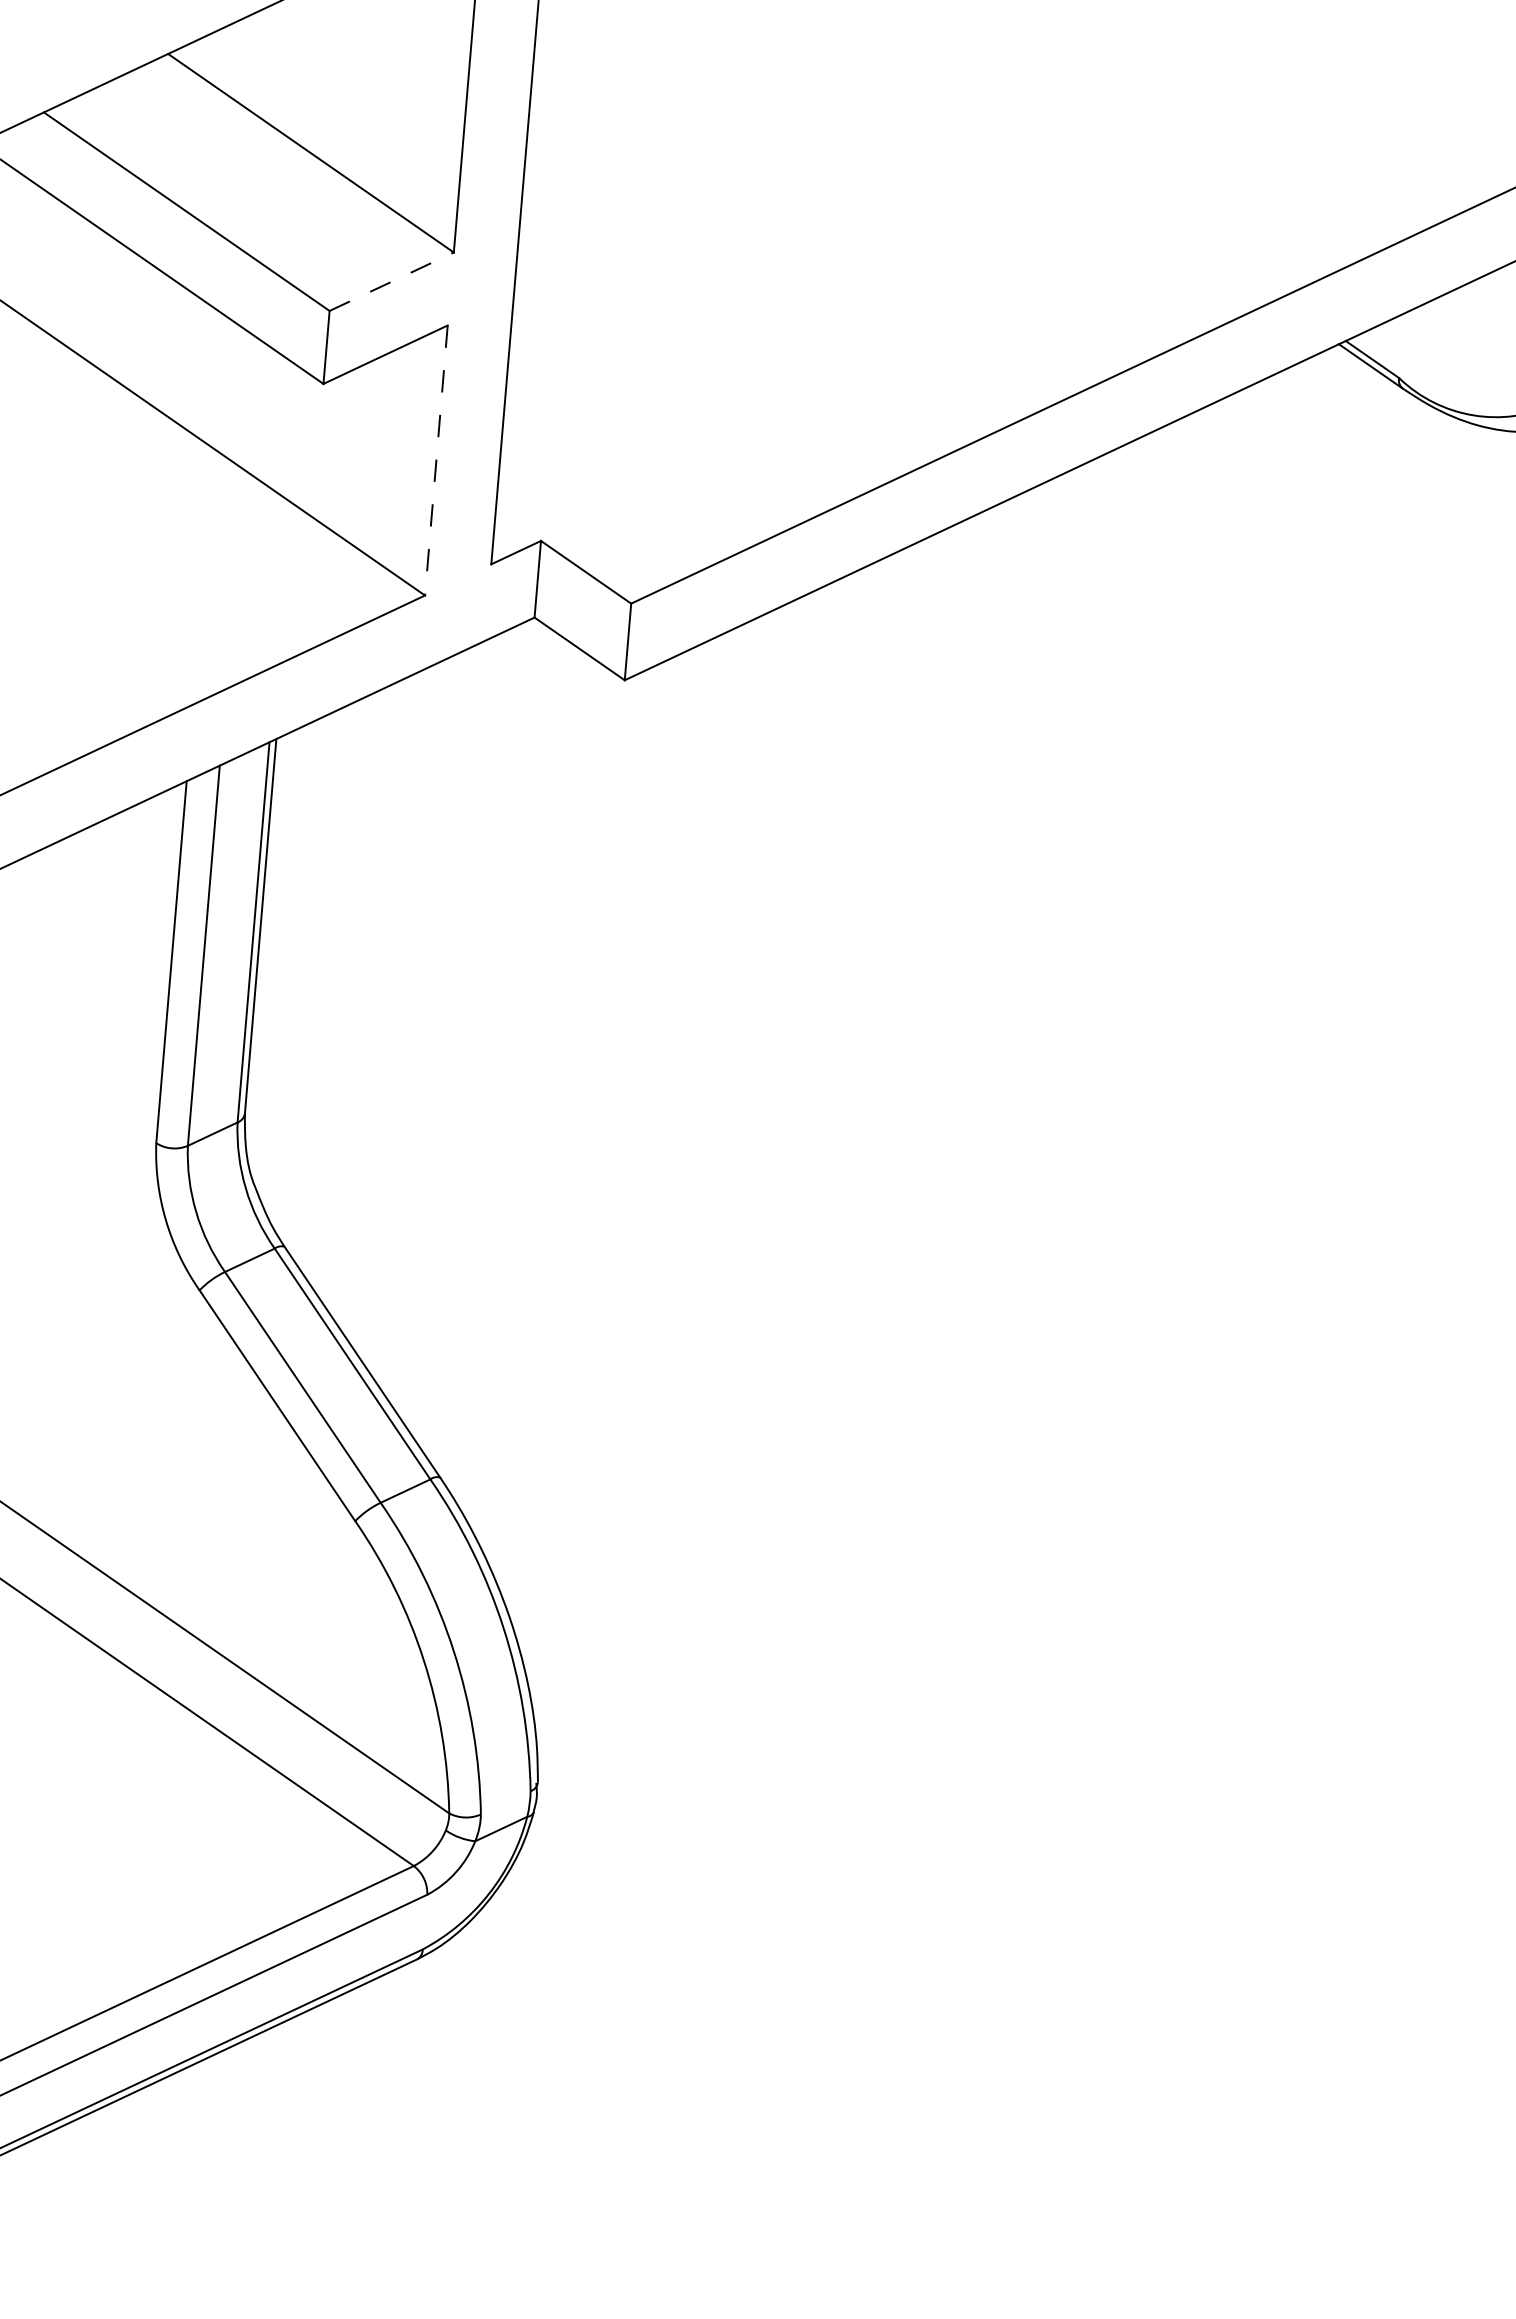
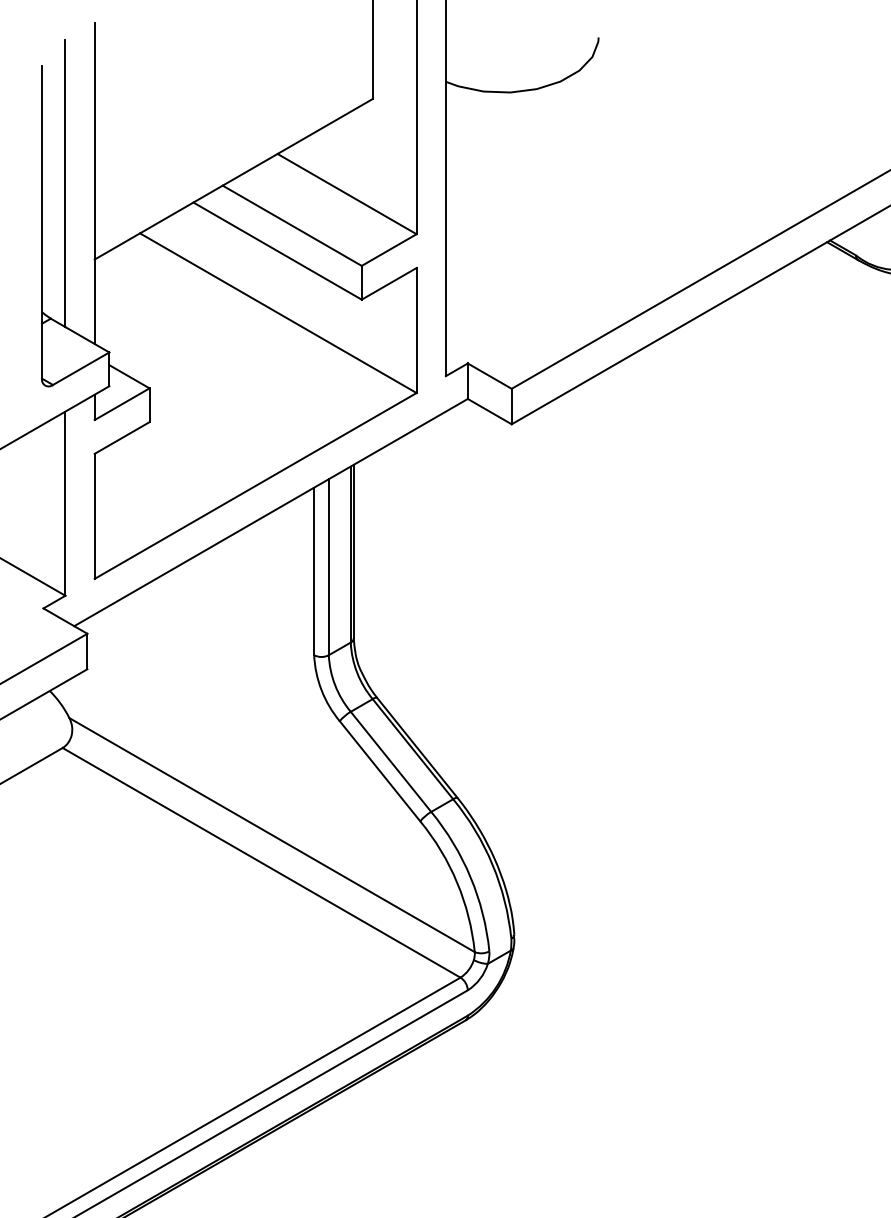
line: (392, 282) -> (389, 250), dashed -> solid
line: (436, 460) -> (416, 330), dashed -> solid

